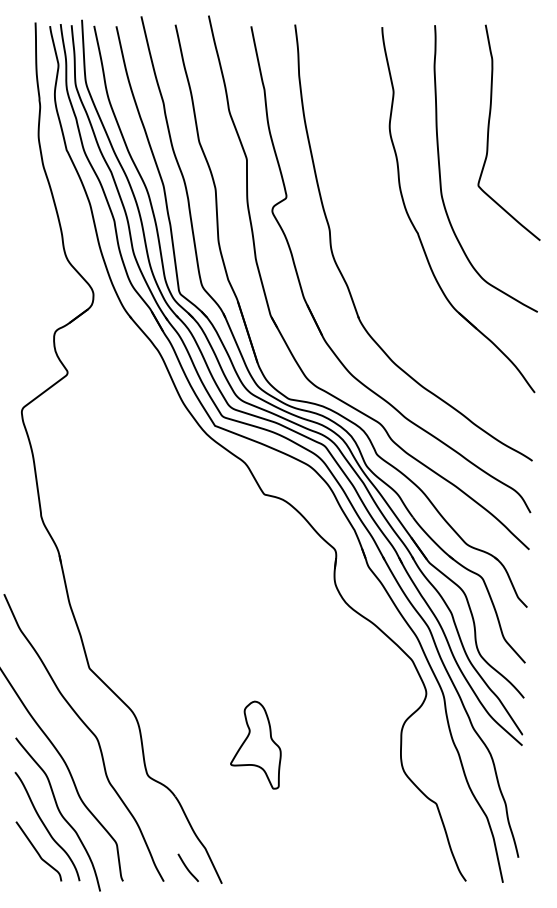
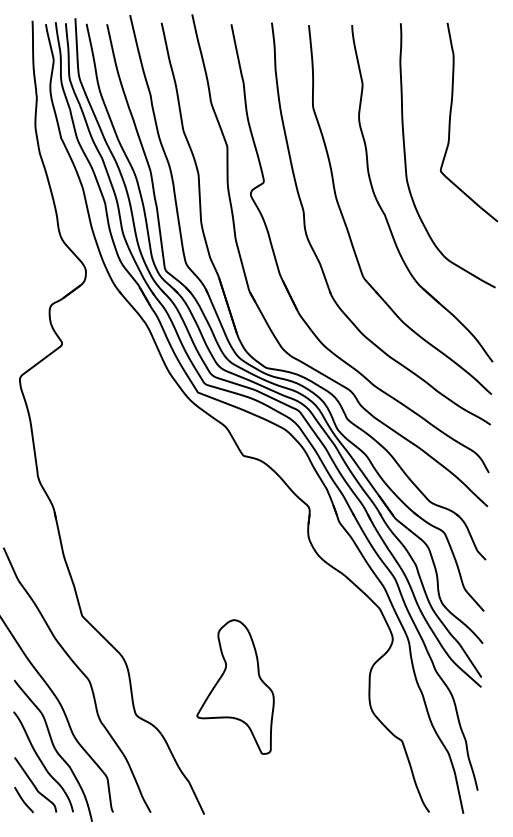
part: (377, 246) -> (347, 227), added
part: (255, 744) -> (235, 686), size x1.67
curve: (187, 867) -> (23, 799), moved

